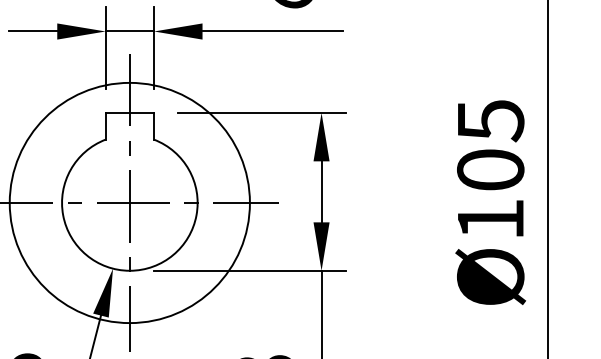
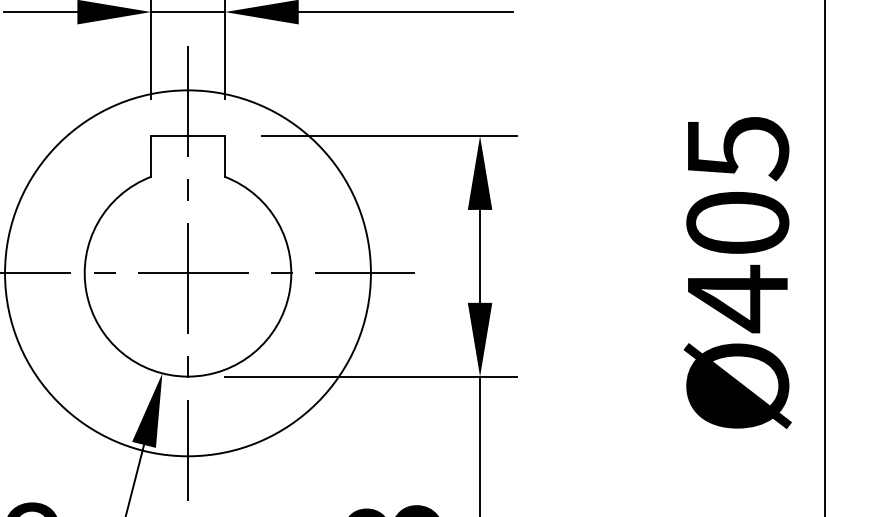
text: (490, 219) -> (737, 298), Ø105 -> Ø405

